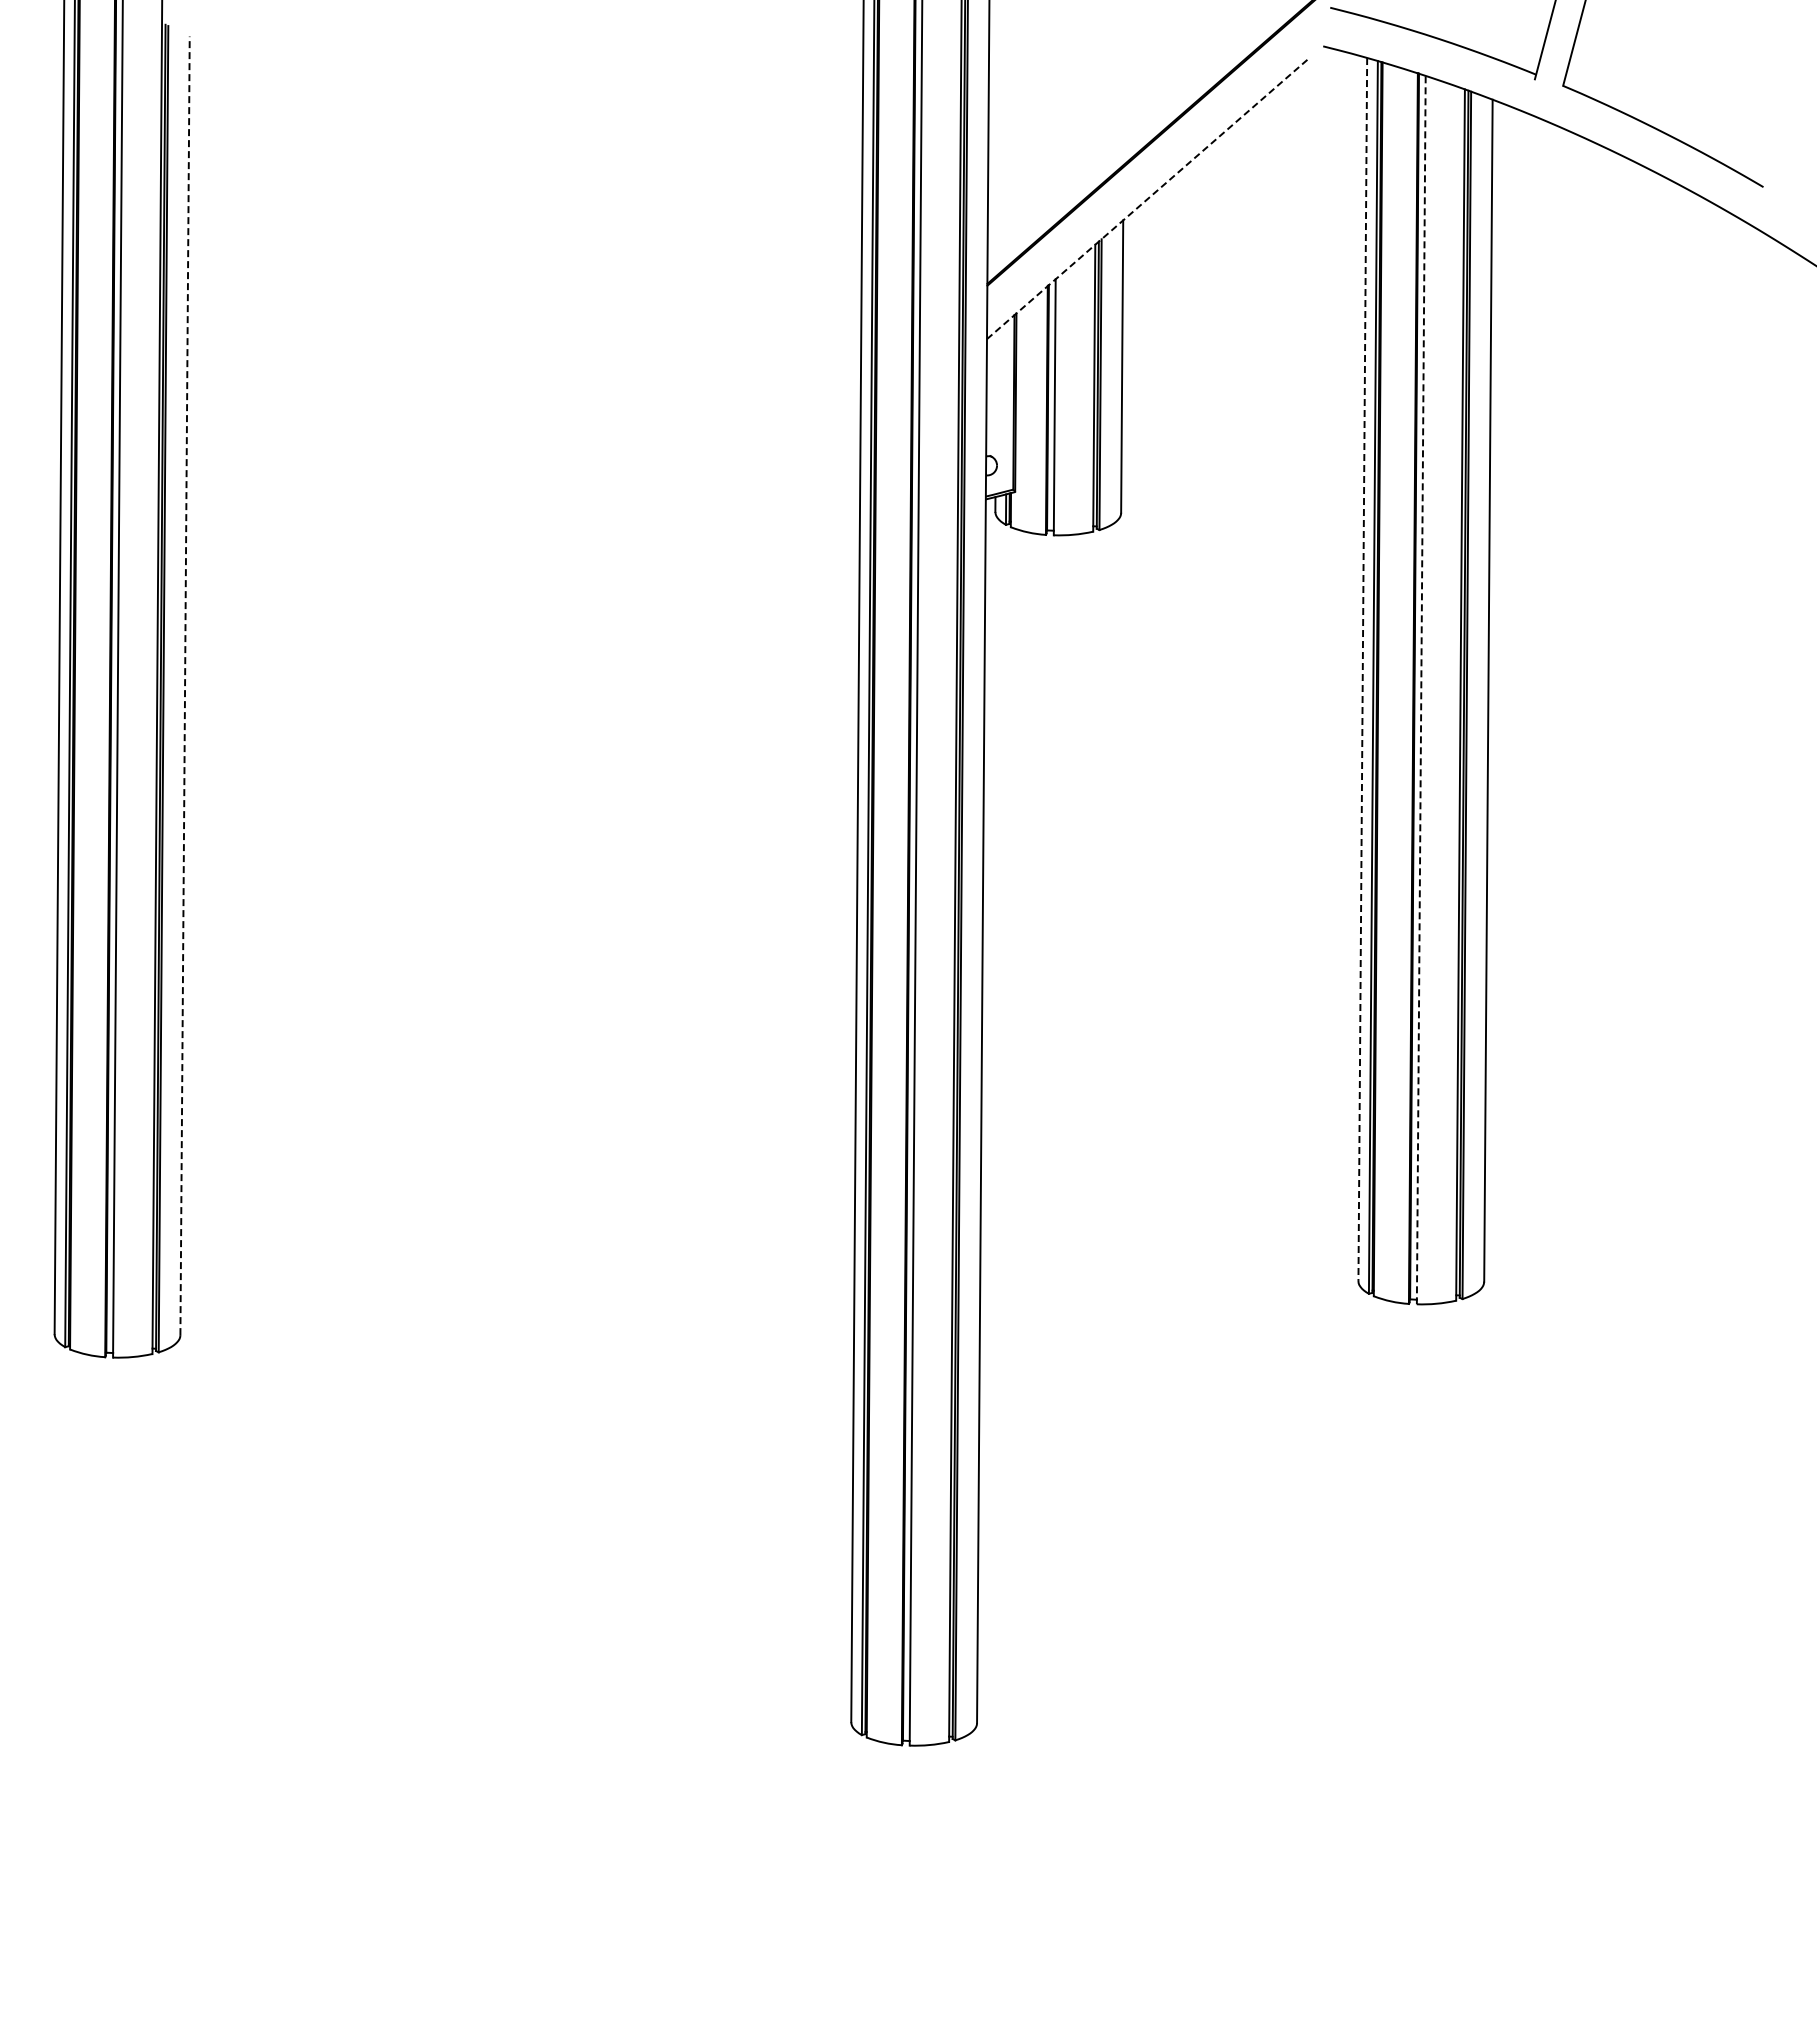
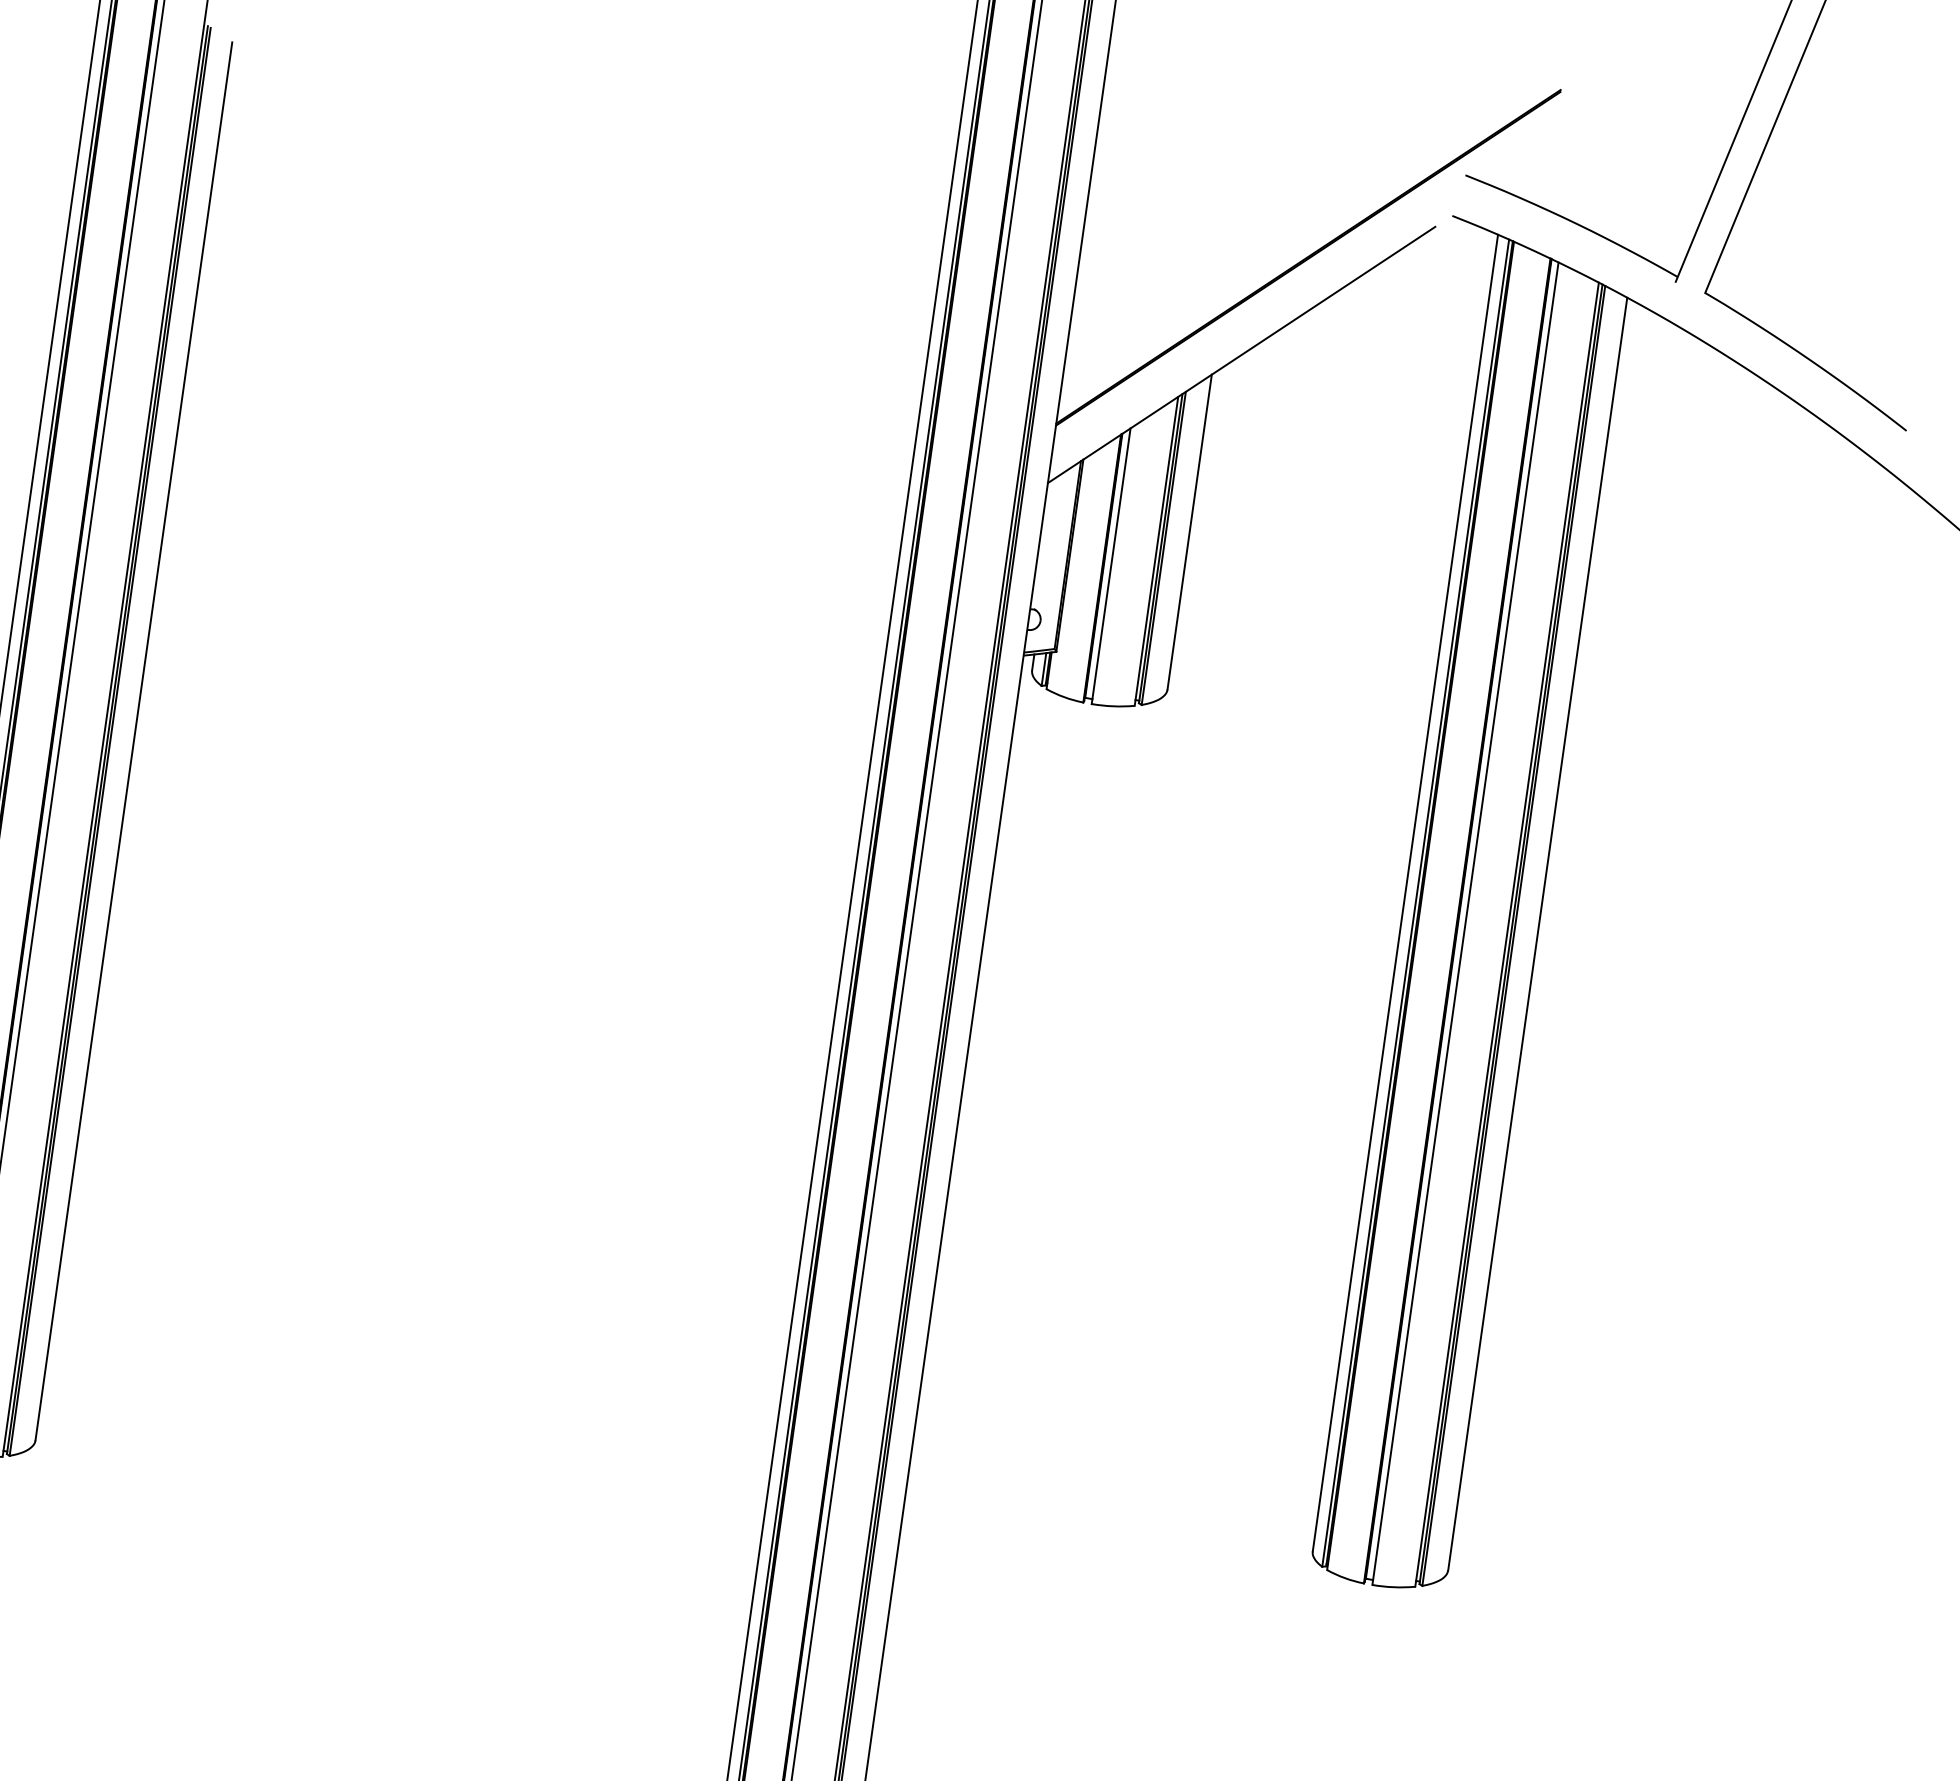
line: (1148, 198) -> (1242, 354), dashed -> solid
line: (1362, 669) -> (1405, 893), dashed -> solid
line: (185, 685) -> (134, 741), dashed -> solid
line: (1421, 689) -> (1465, 923), dashed -> solid

